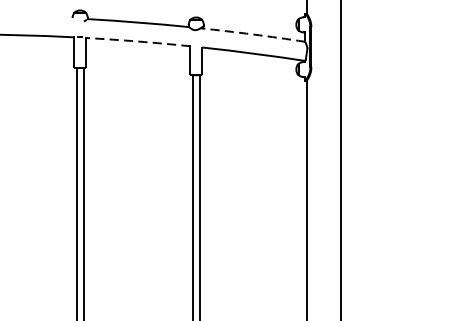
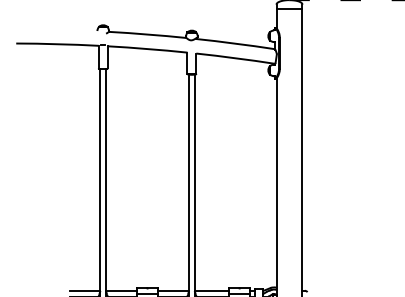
arc: (253, 34) -> (235, 43), dashed -> solid
arc: (138, 42) -> (147, 49), dashed -> solid

